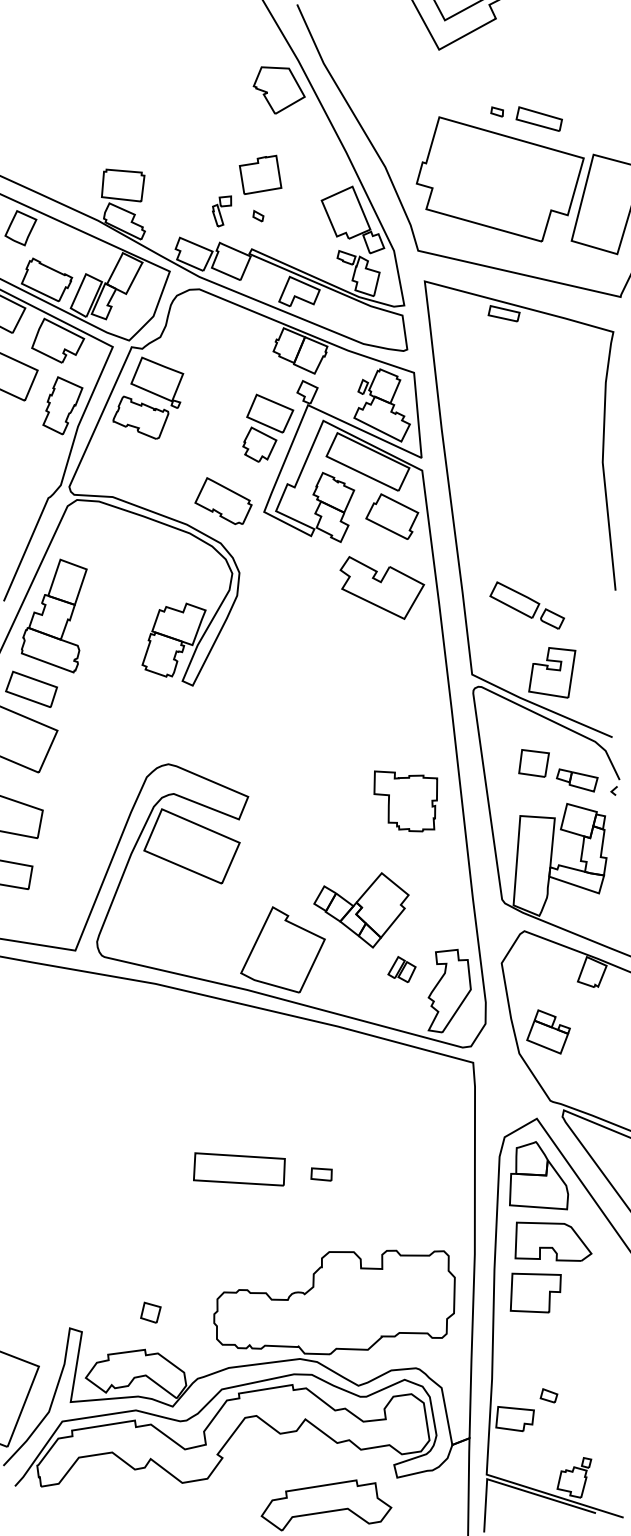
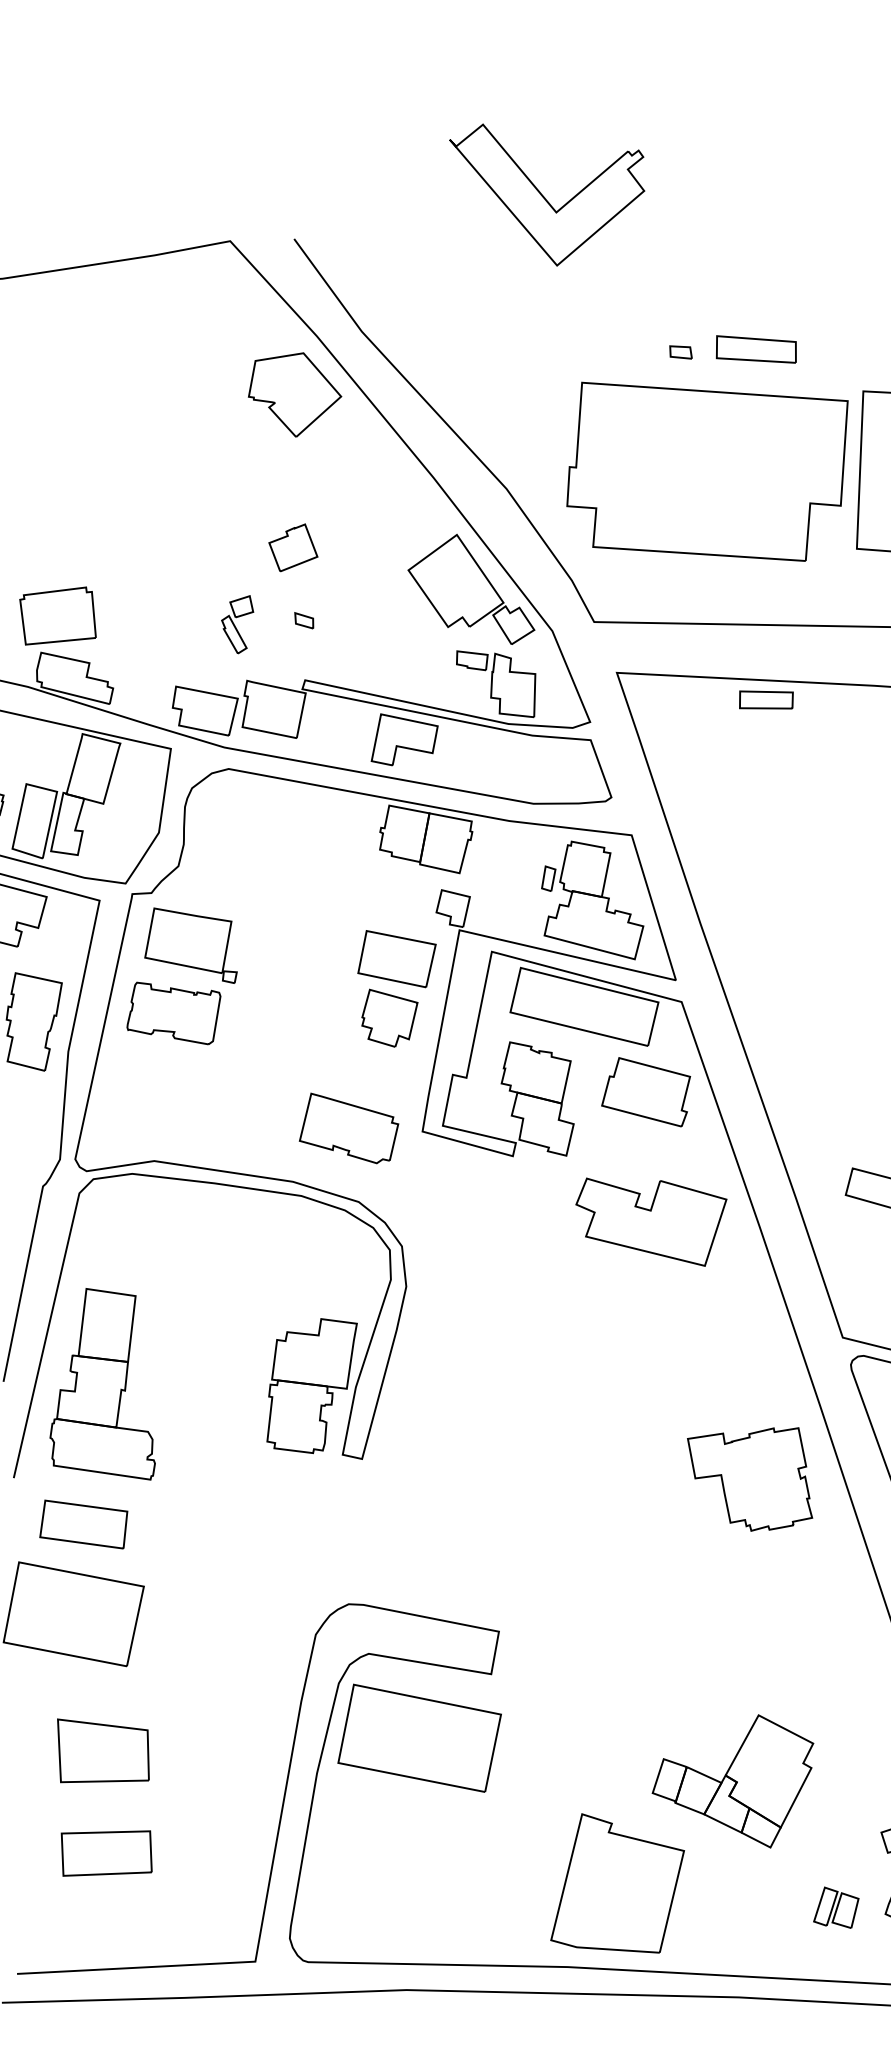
part: (260, 174) -> (292, 547), size x0.6
part: (405, 801) -> (751, 1479), moved
part: (401, 969) -> (834, 1908), moved

